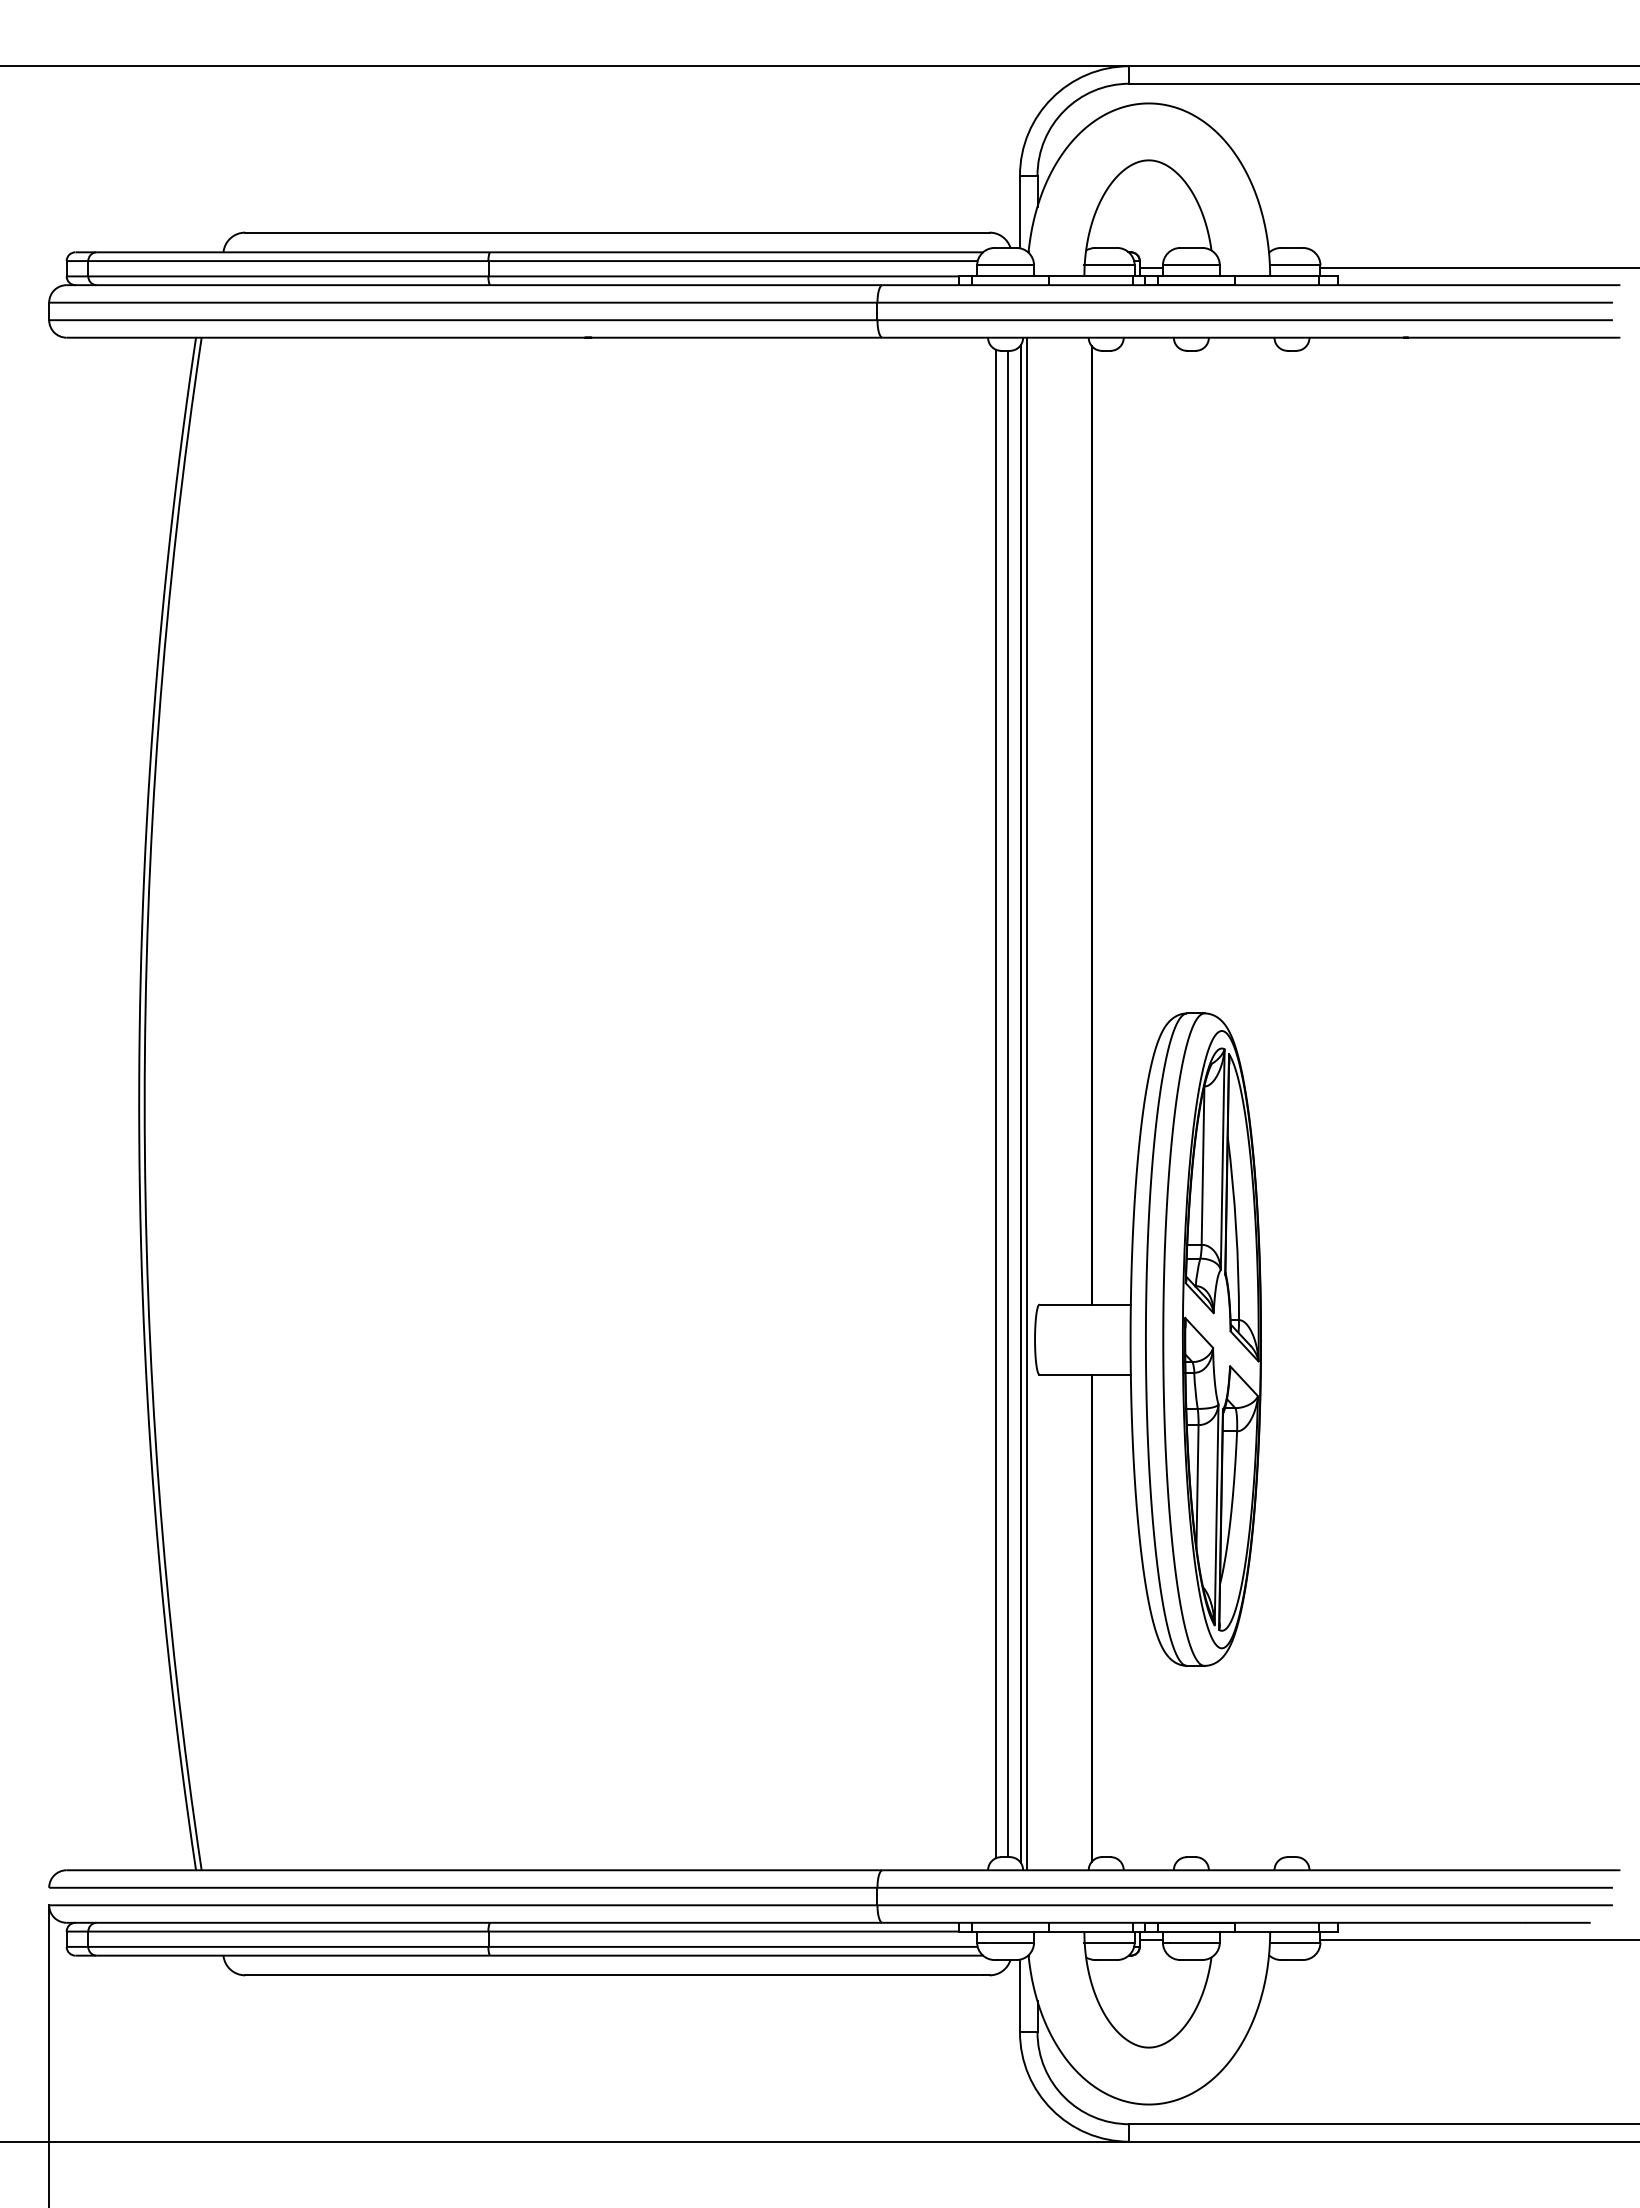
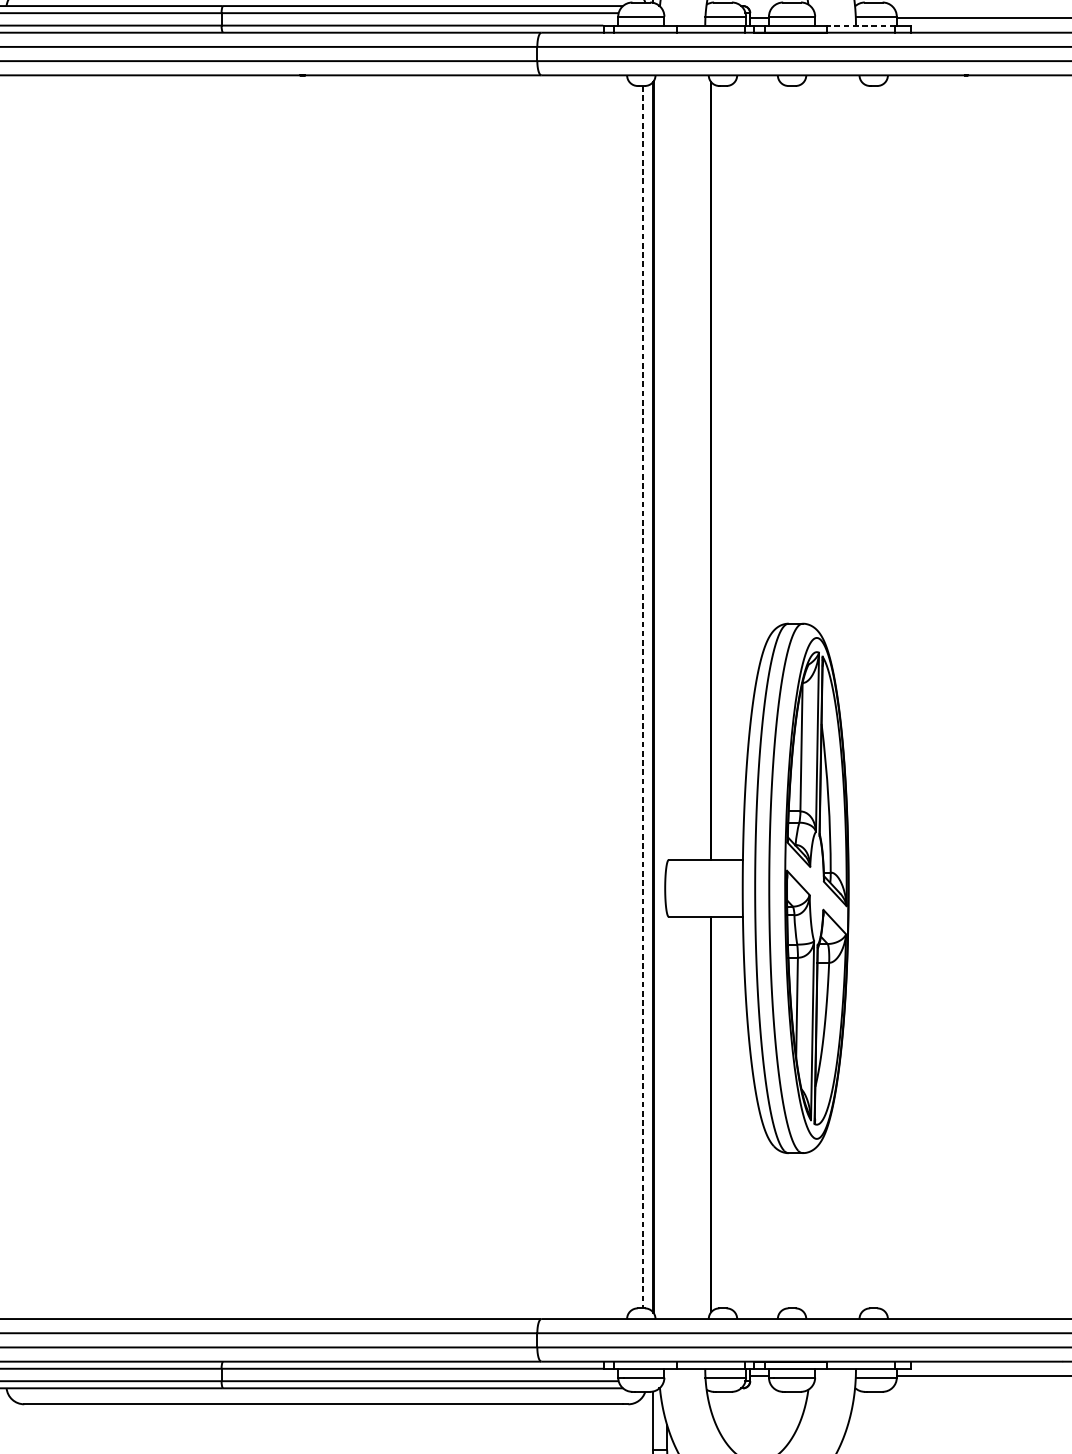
line: (1276, 276) -> (861, 25), solid -> dashed
line: (996, 1103) -> (633, 696), removed
line: (1026, 1103) -> (658, 696), removed
line: (1007, 1104) -> (642, 697), solid -> dashed

